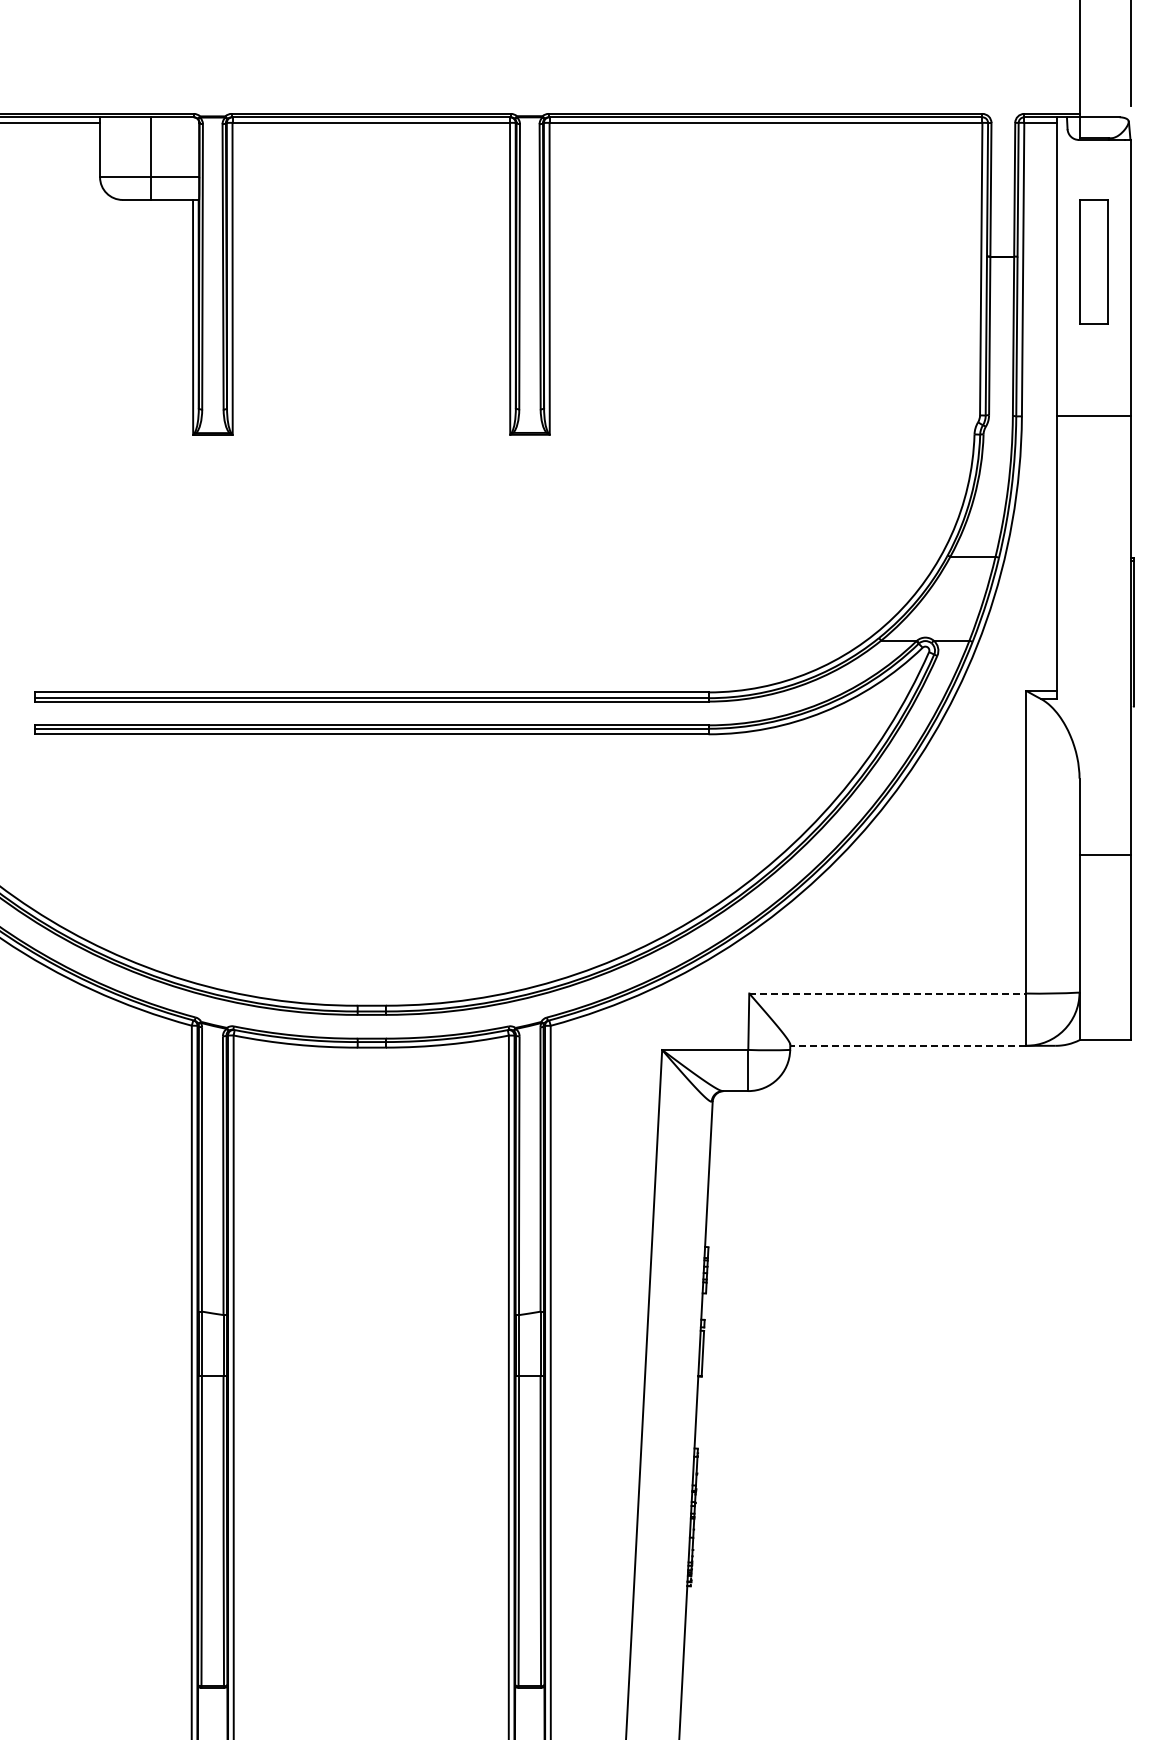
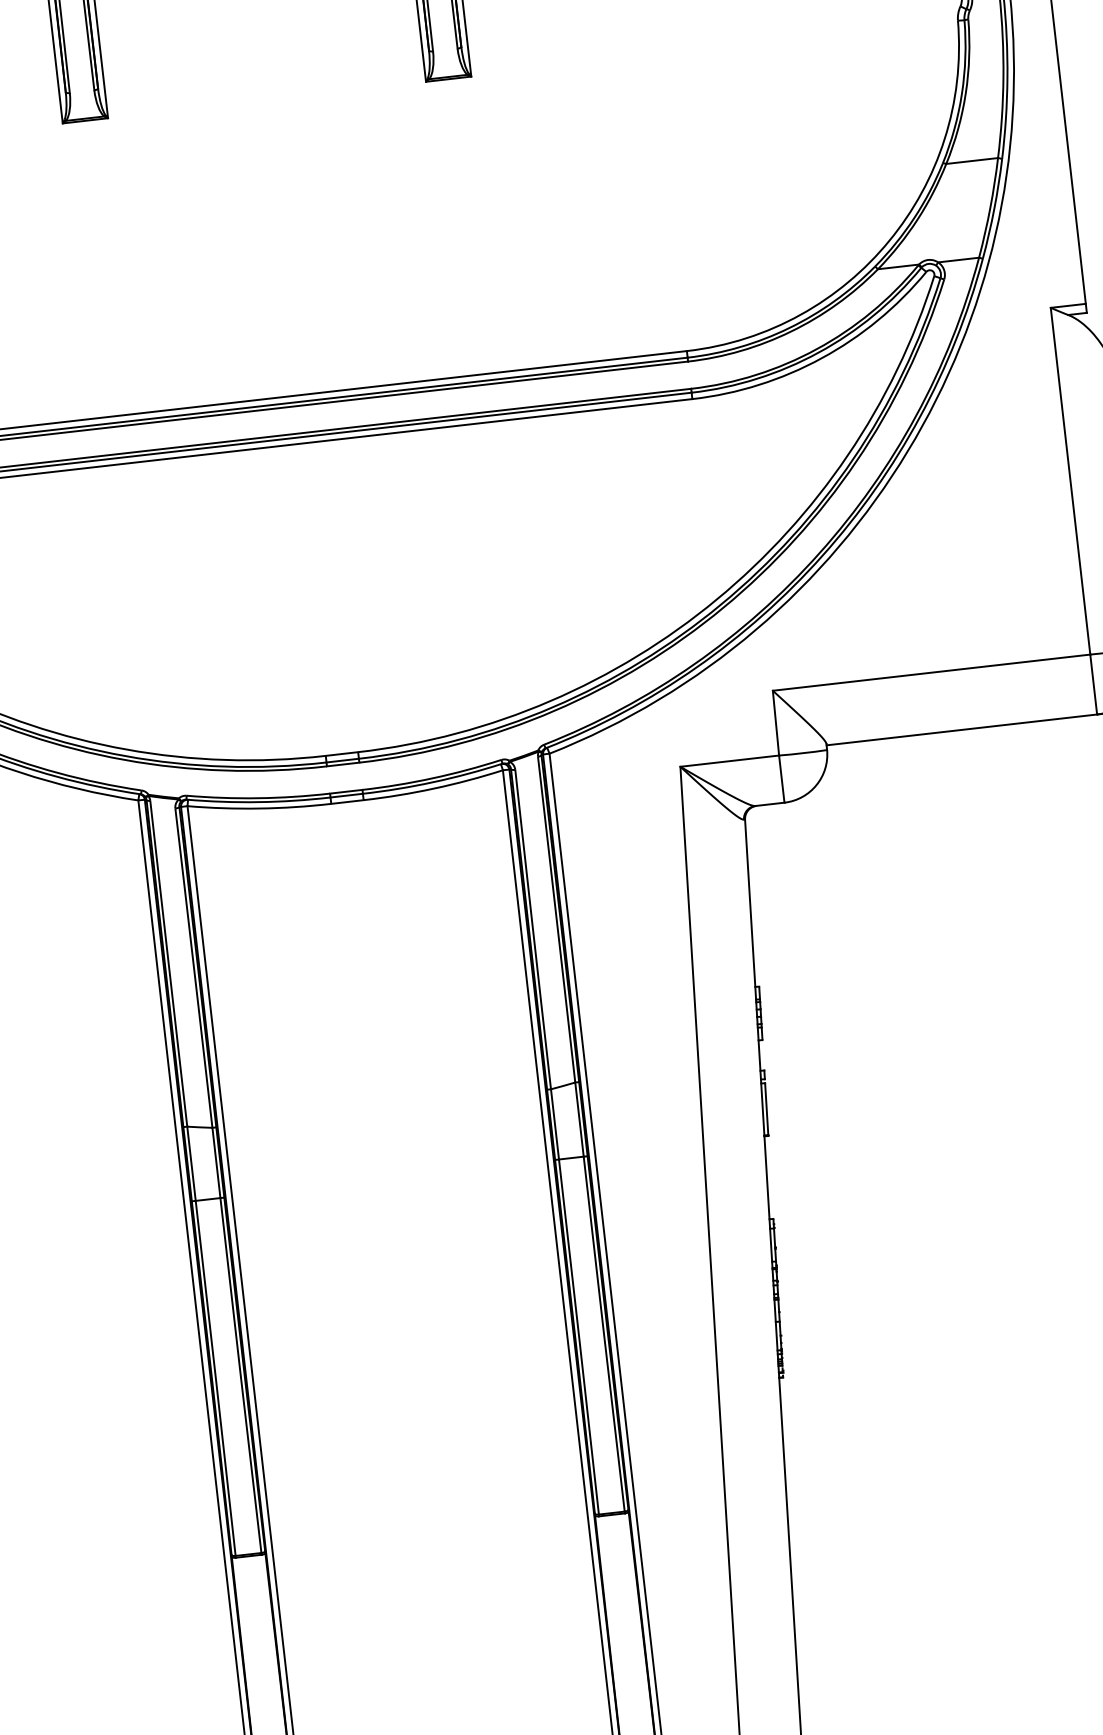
line: (887, 993) -> (931, 672), dashed -> solid
line: (907, 1045) -> (960, 729), dashed -> solid

